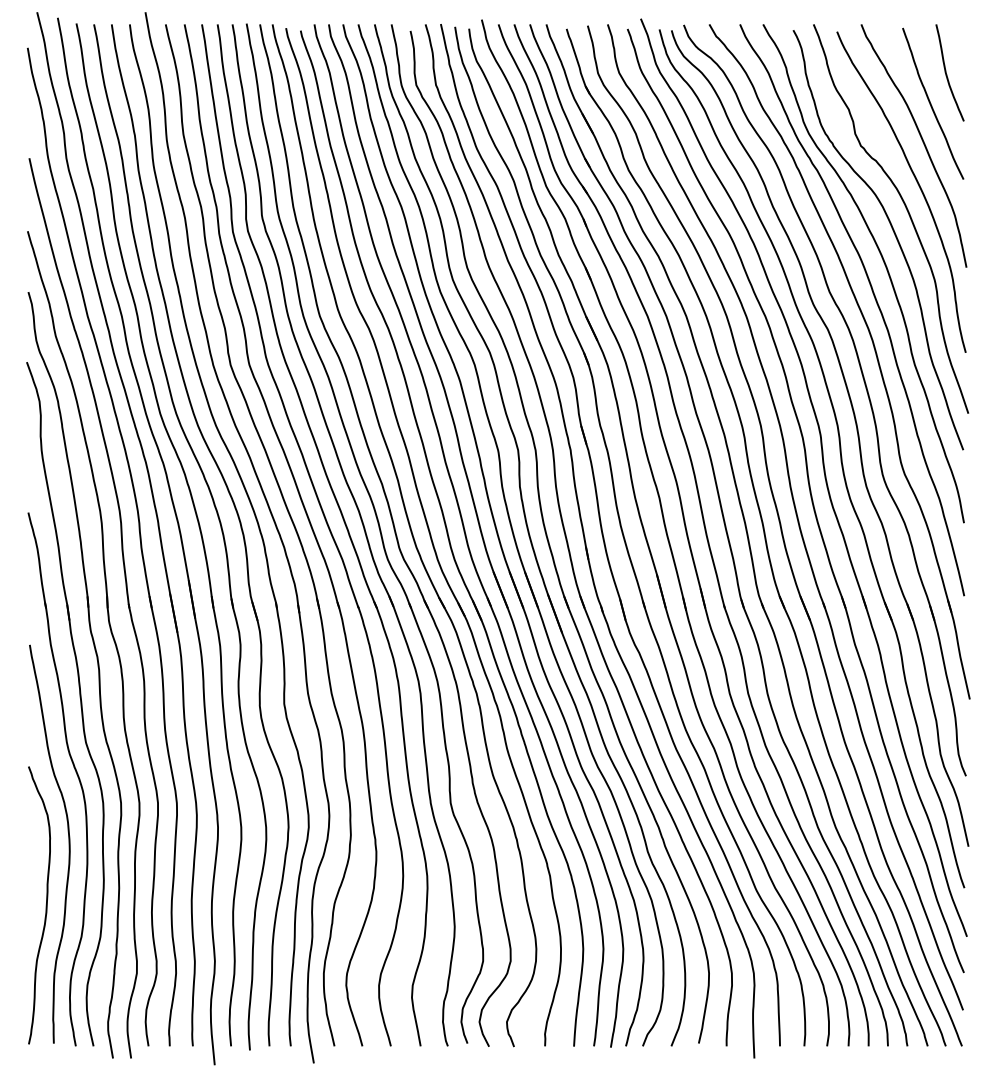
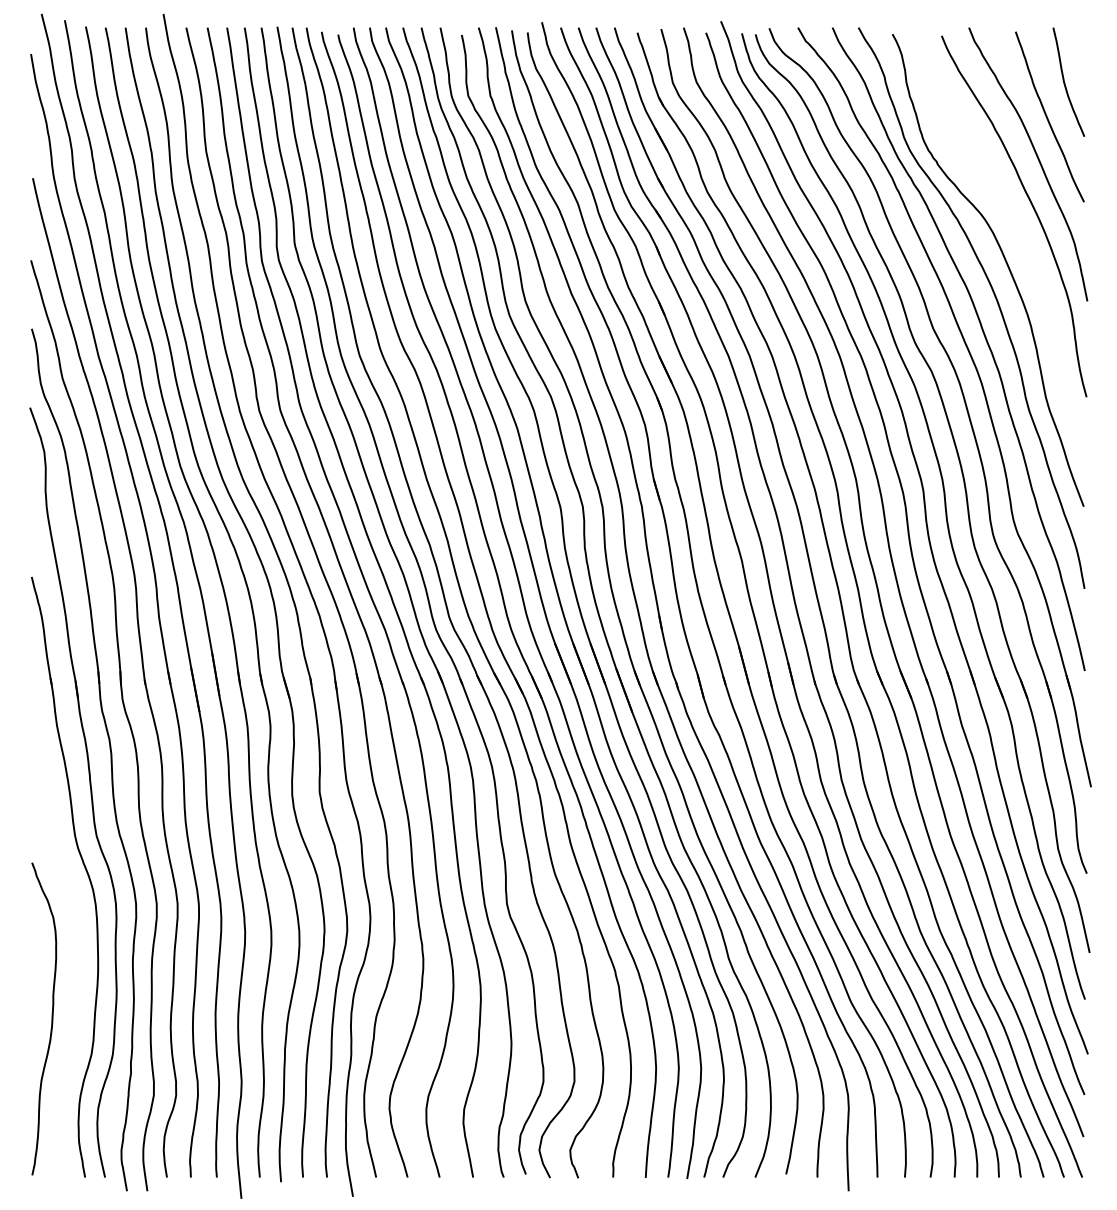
curve: (907, 211) -> (1020, 238), removed
curve: (69, 843) -> (77, 949), removed

